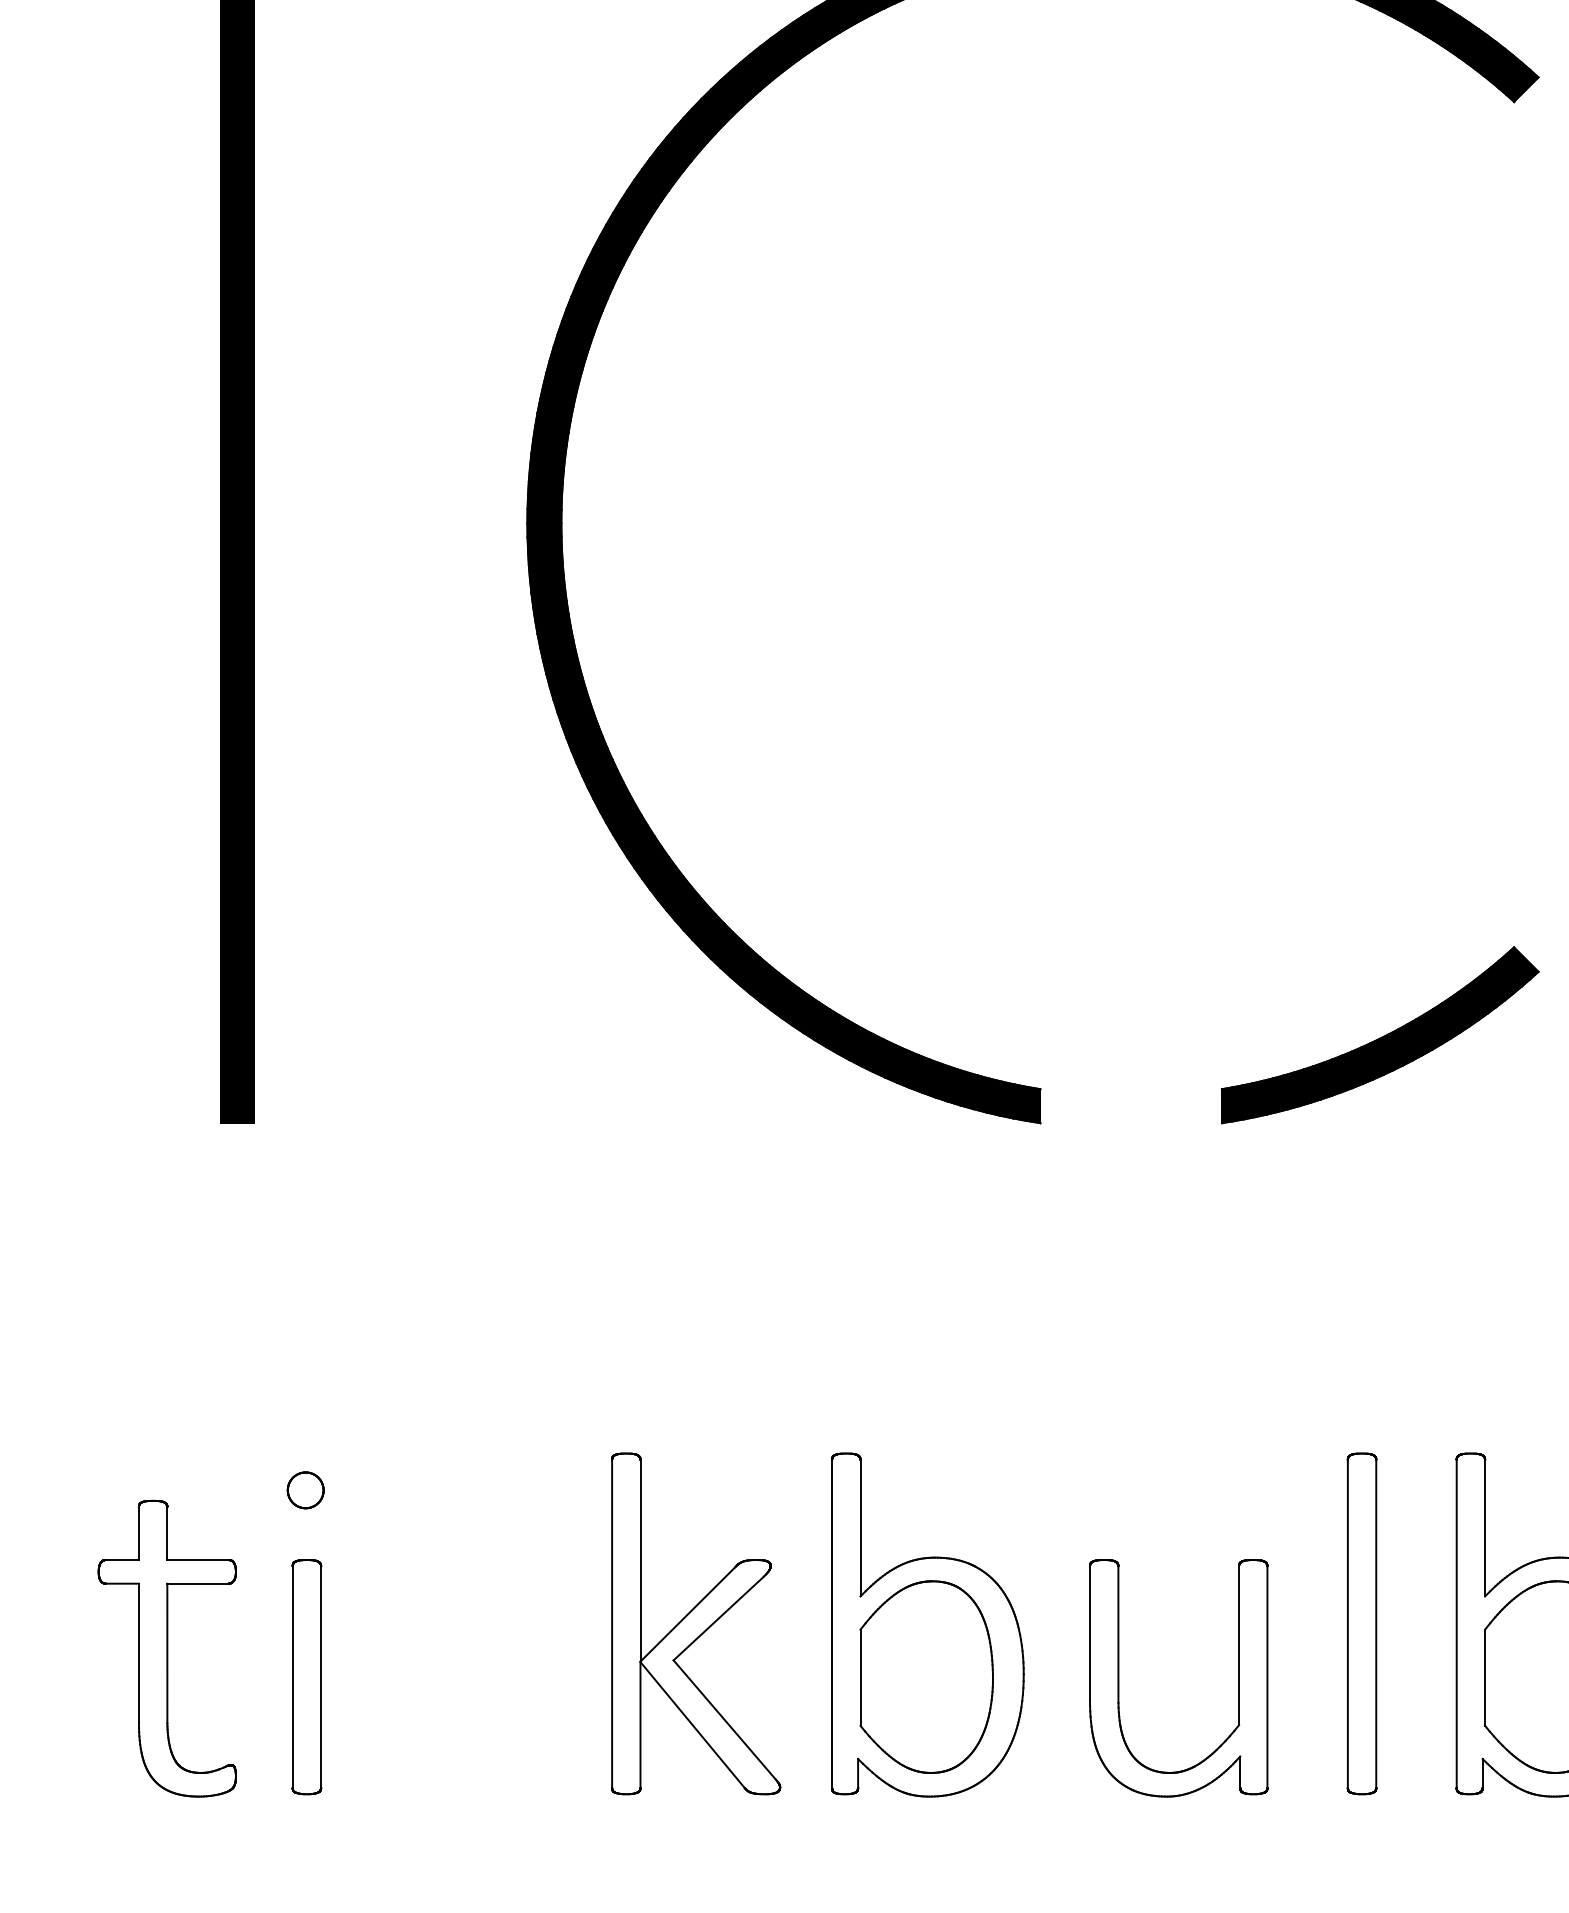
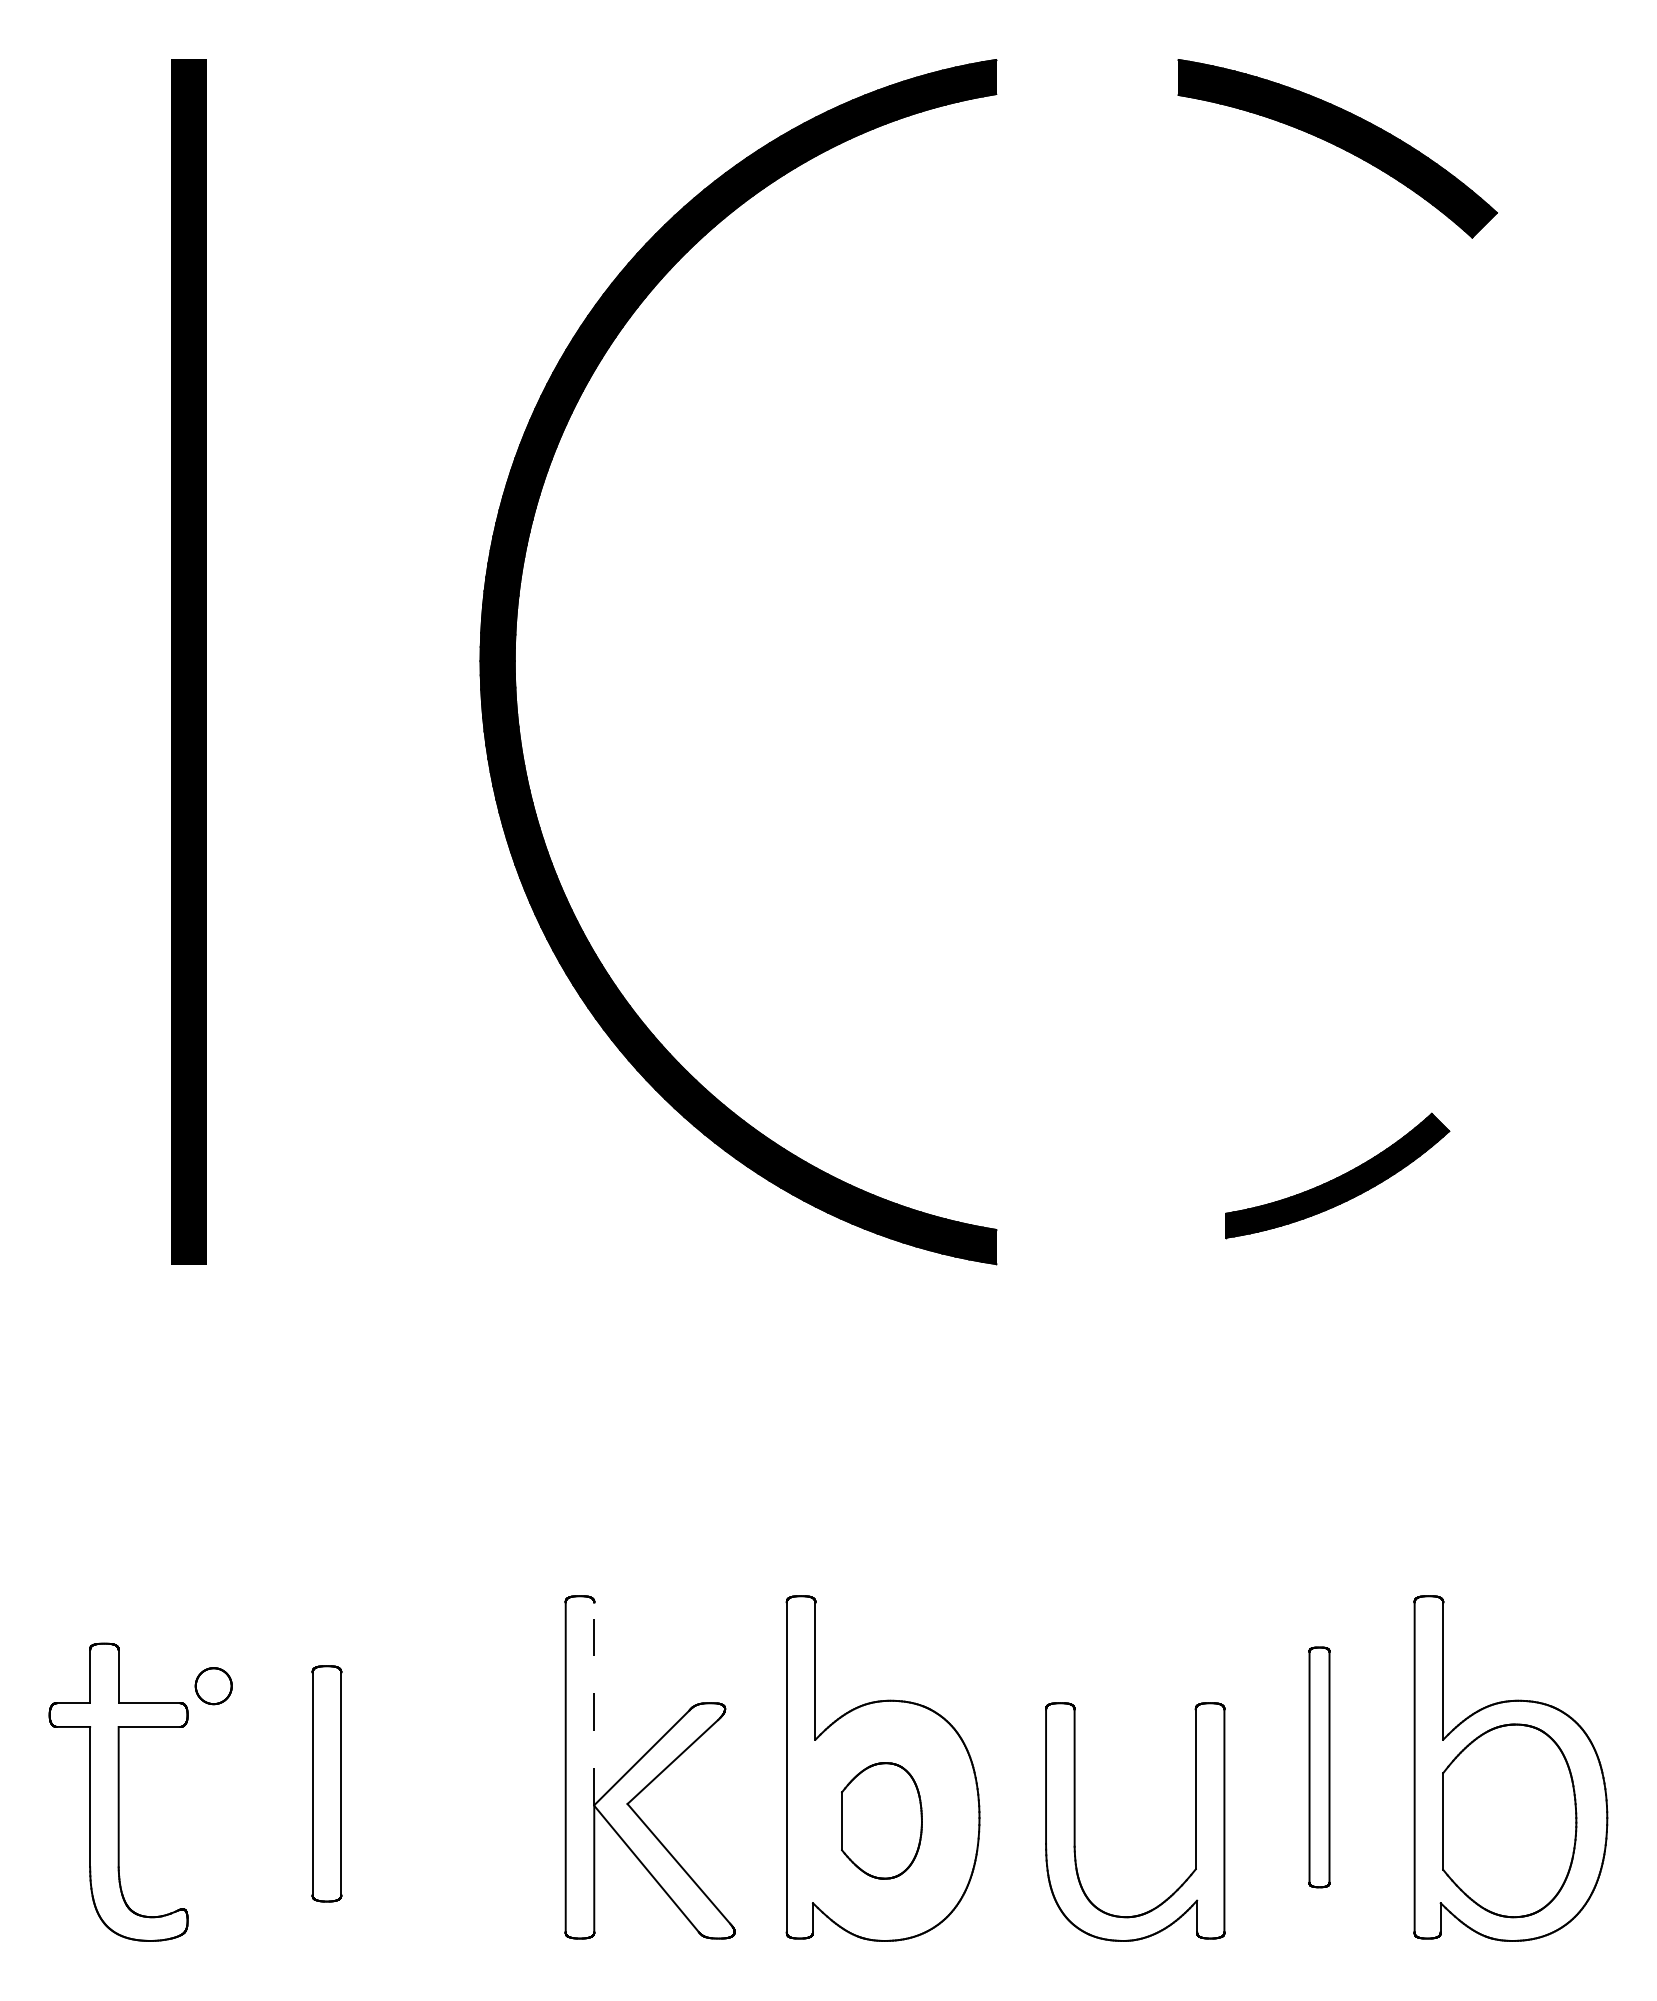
part: (1379, 1035) -> (1337, 1175), size x0.7
part: (305, 1490) -> (213, 1686), moved
line: (640, 1560) -> (594, 1703), solid -> dashed
part: (1362, 1624) -> (1319, 1767), size x0.7
part: (306, 1676) -> (326, 1783), moved
part: (926, 1676) -> (881, 1820), size x0.6

